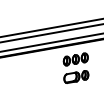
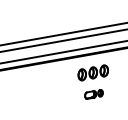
part: (76, 77) -> (93, 94), size x0.6

